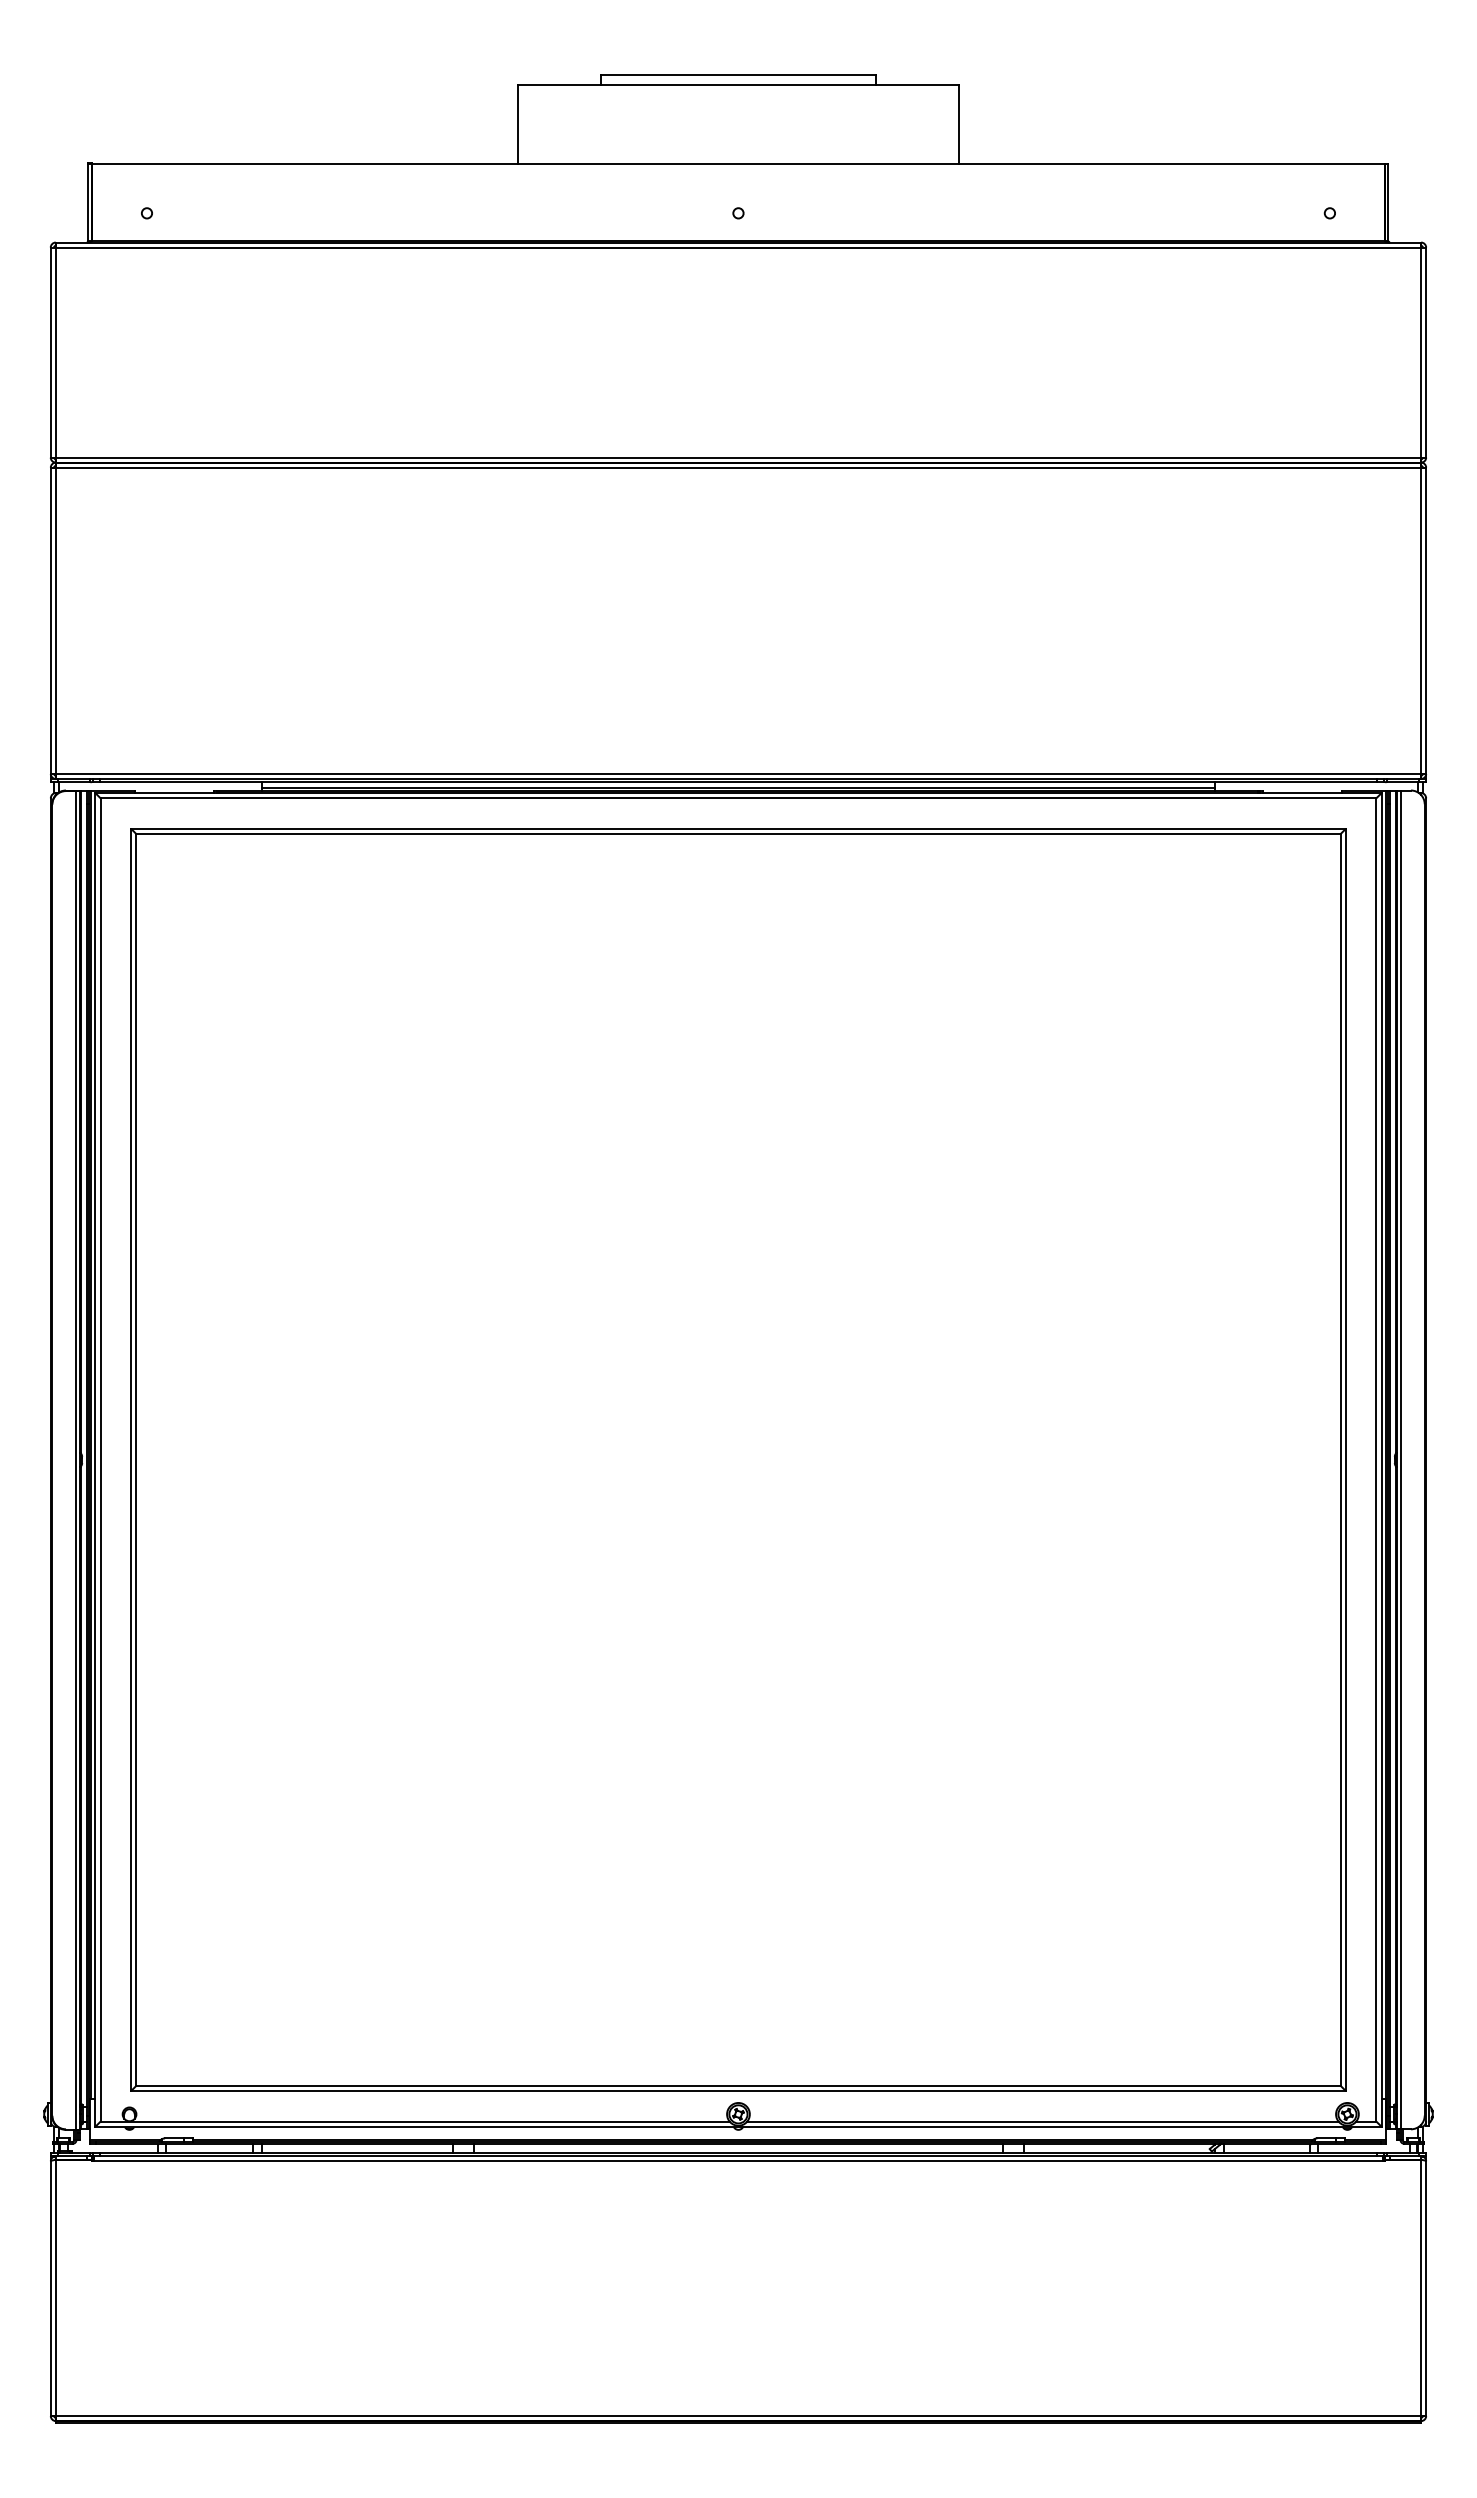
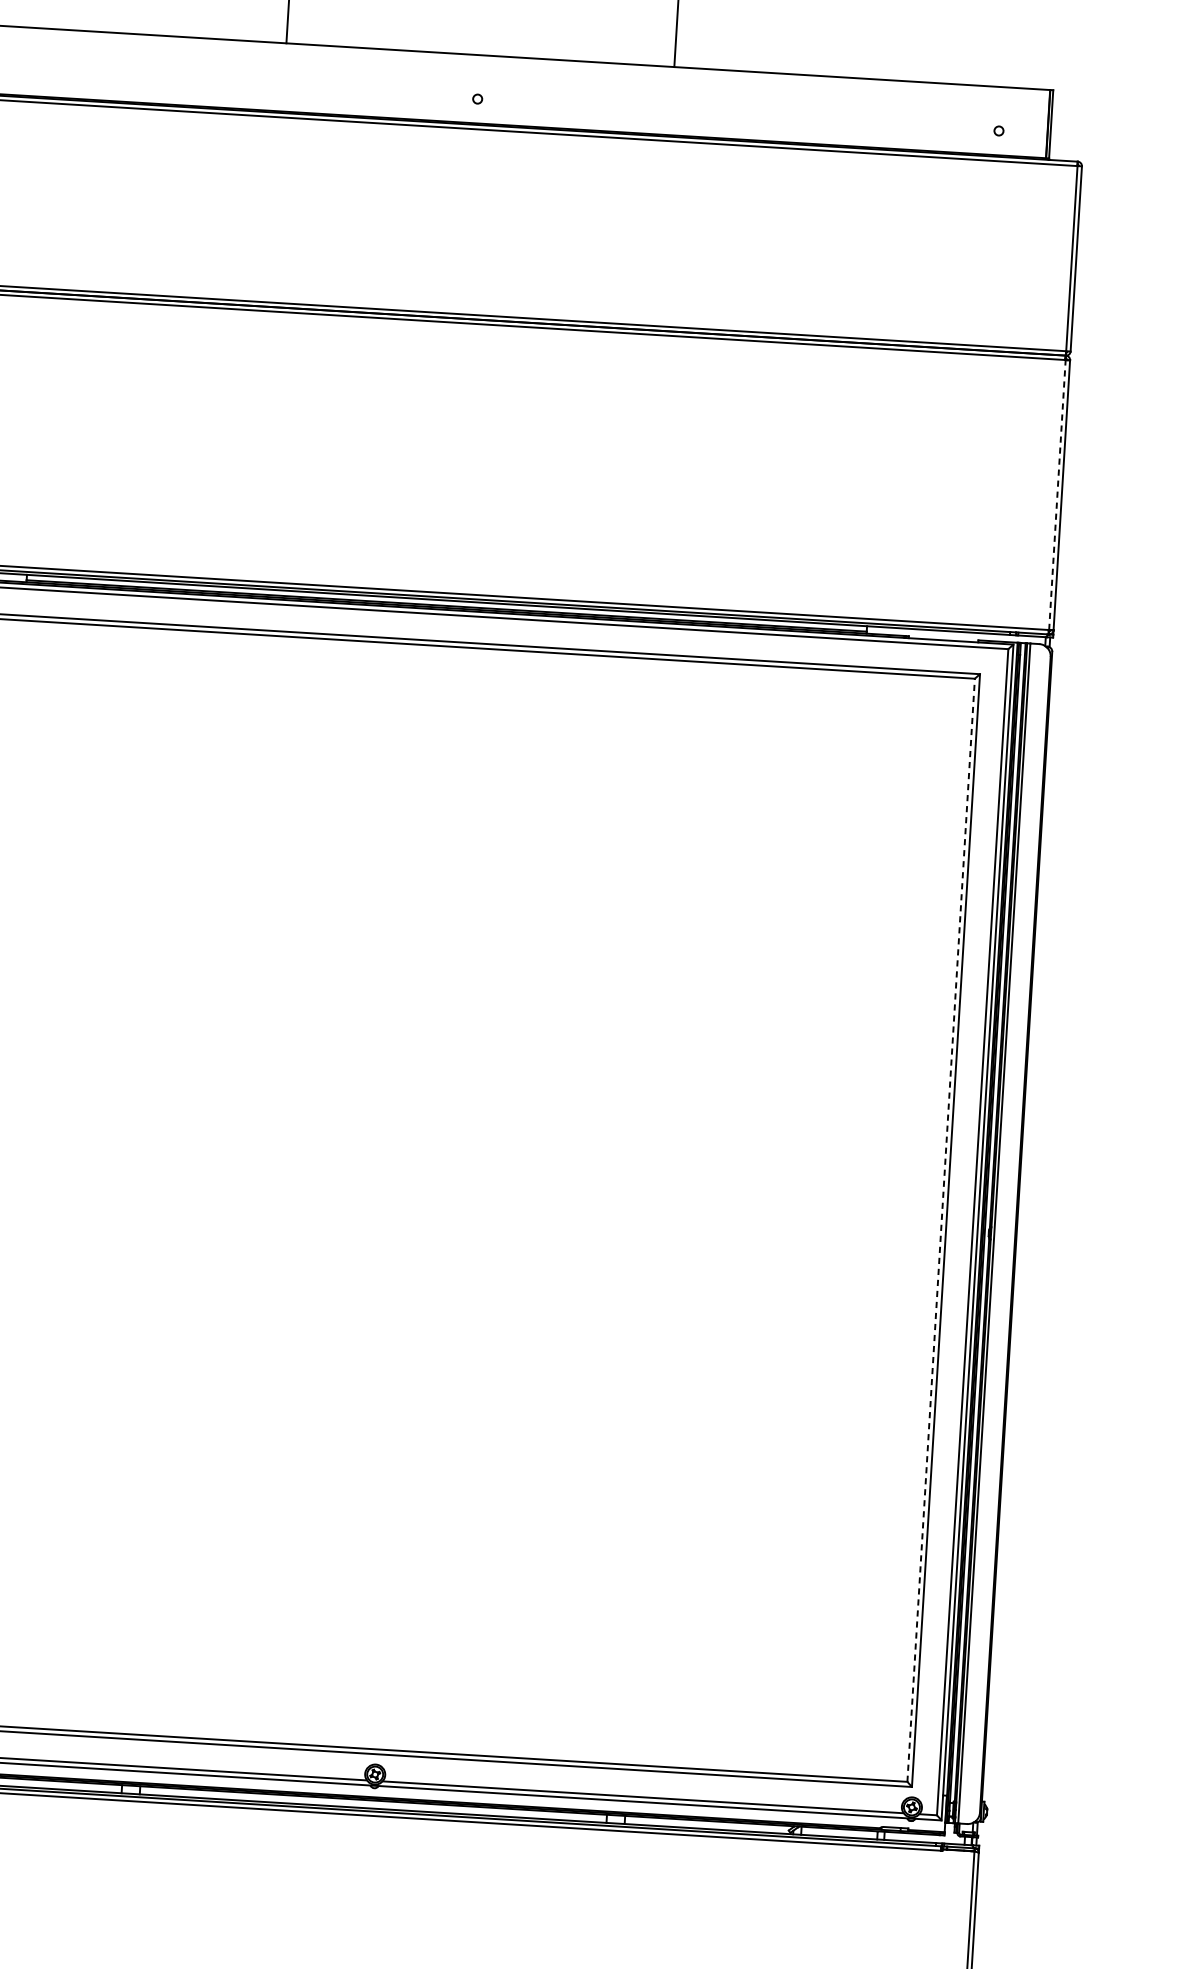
line: (1421, 620) -> (1057, 494), solid -> dashed
line: (1340, 1459) -> (941, 1229), solid -> dashed

